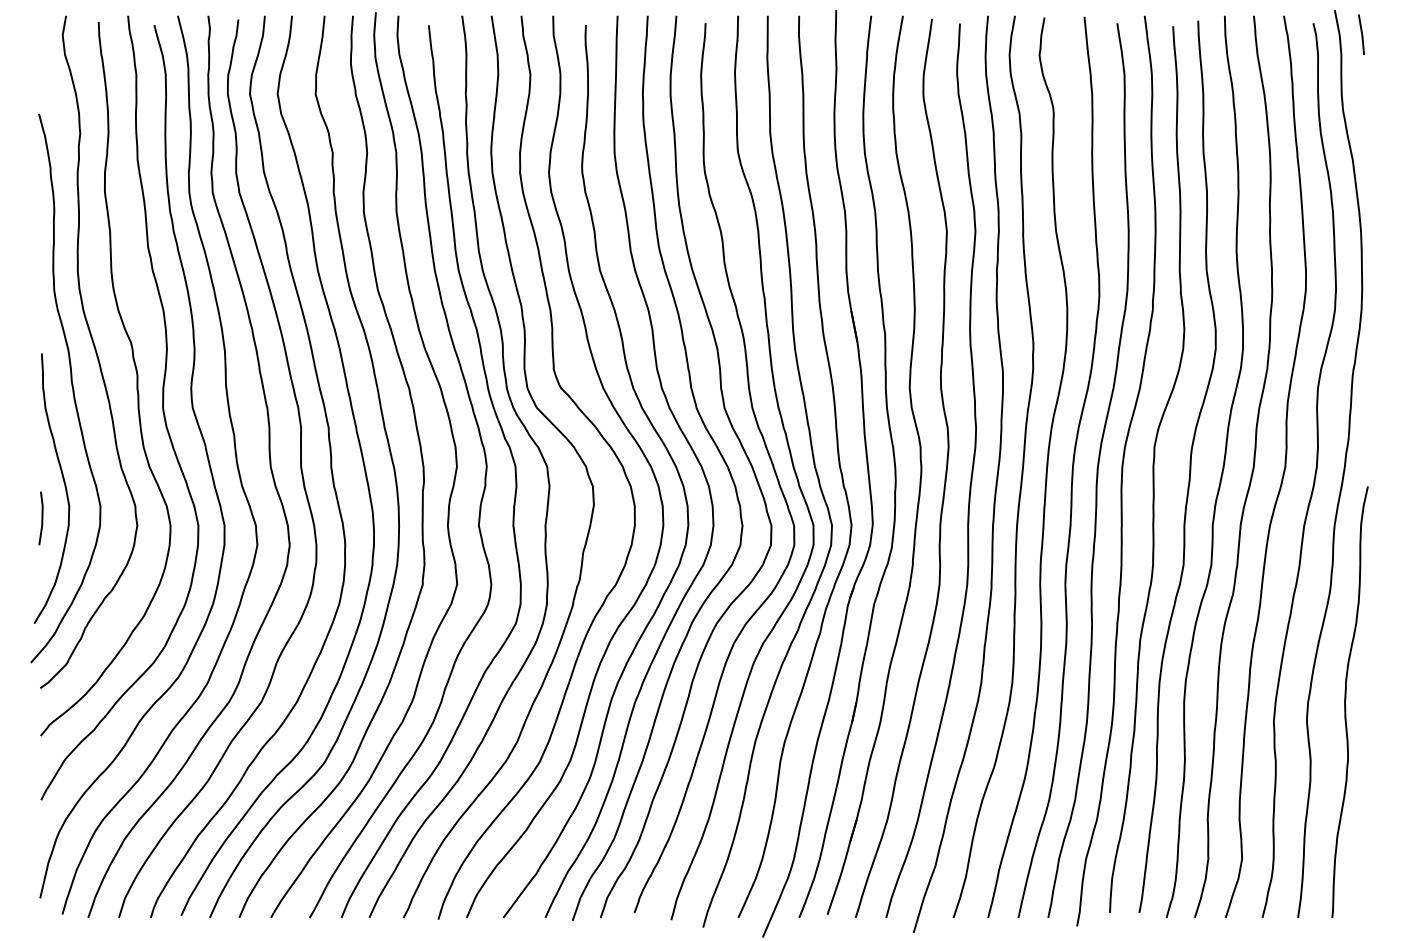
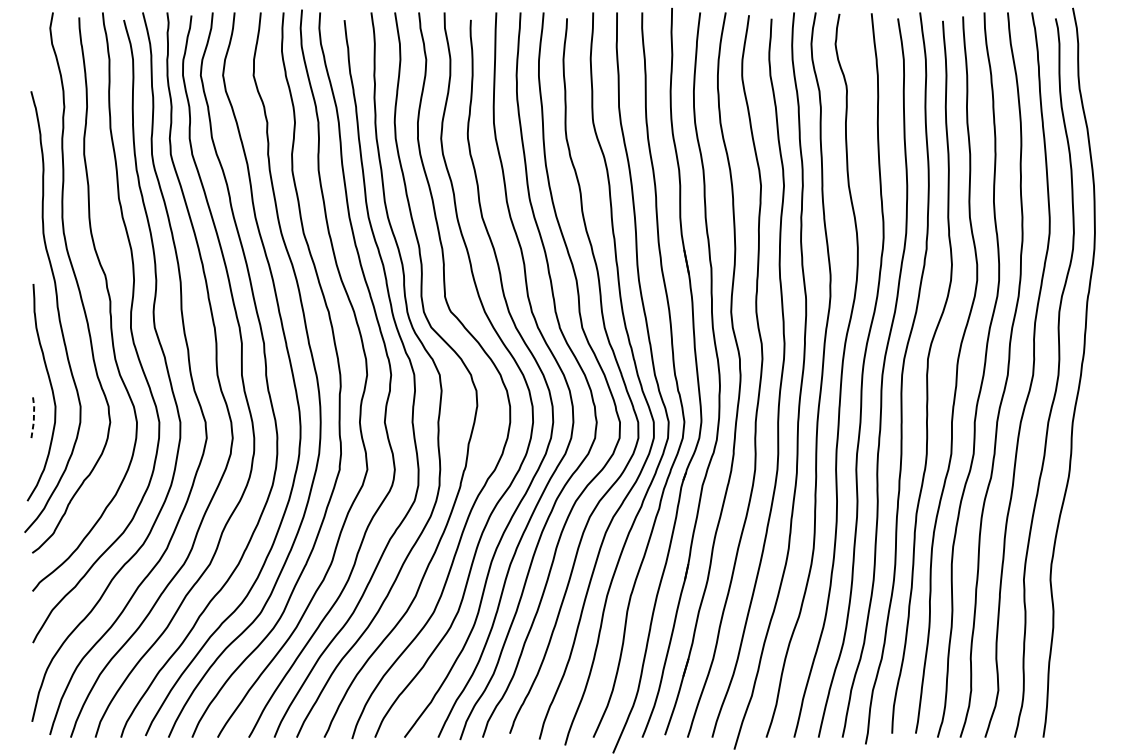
line: (1361, 34) -> (1094, 27), removed
line: (42, 517) -> (34, 415), solid -> dashed
curve: (1346, 699) -> (1082, 562), removed

